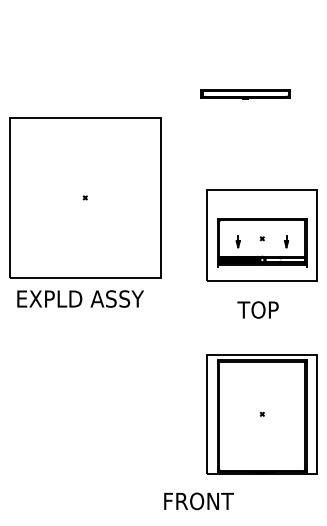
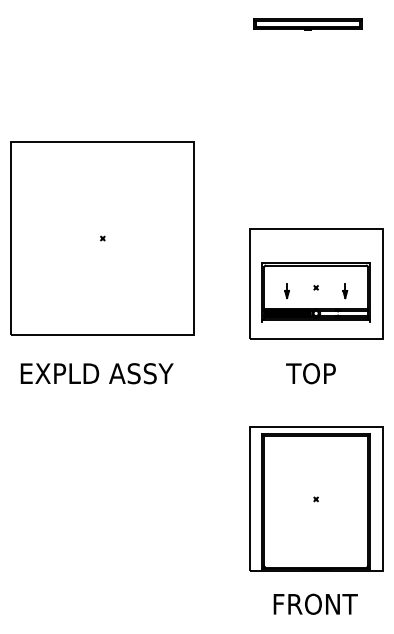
part: (245, 94) -> (307, 24), moved
text: (80, 298) -> (96, 373), moved
text: (198, 501) -> (315, 604), moved

